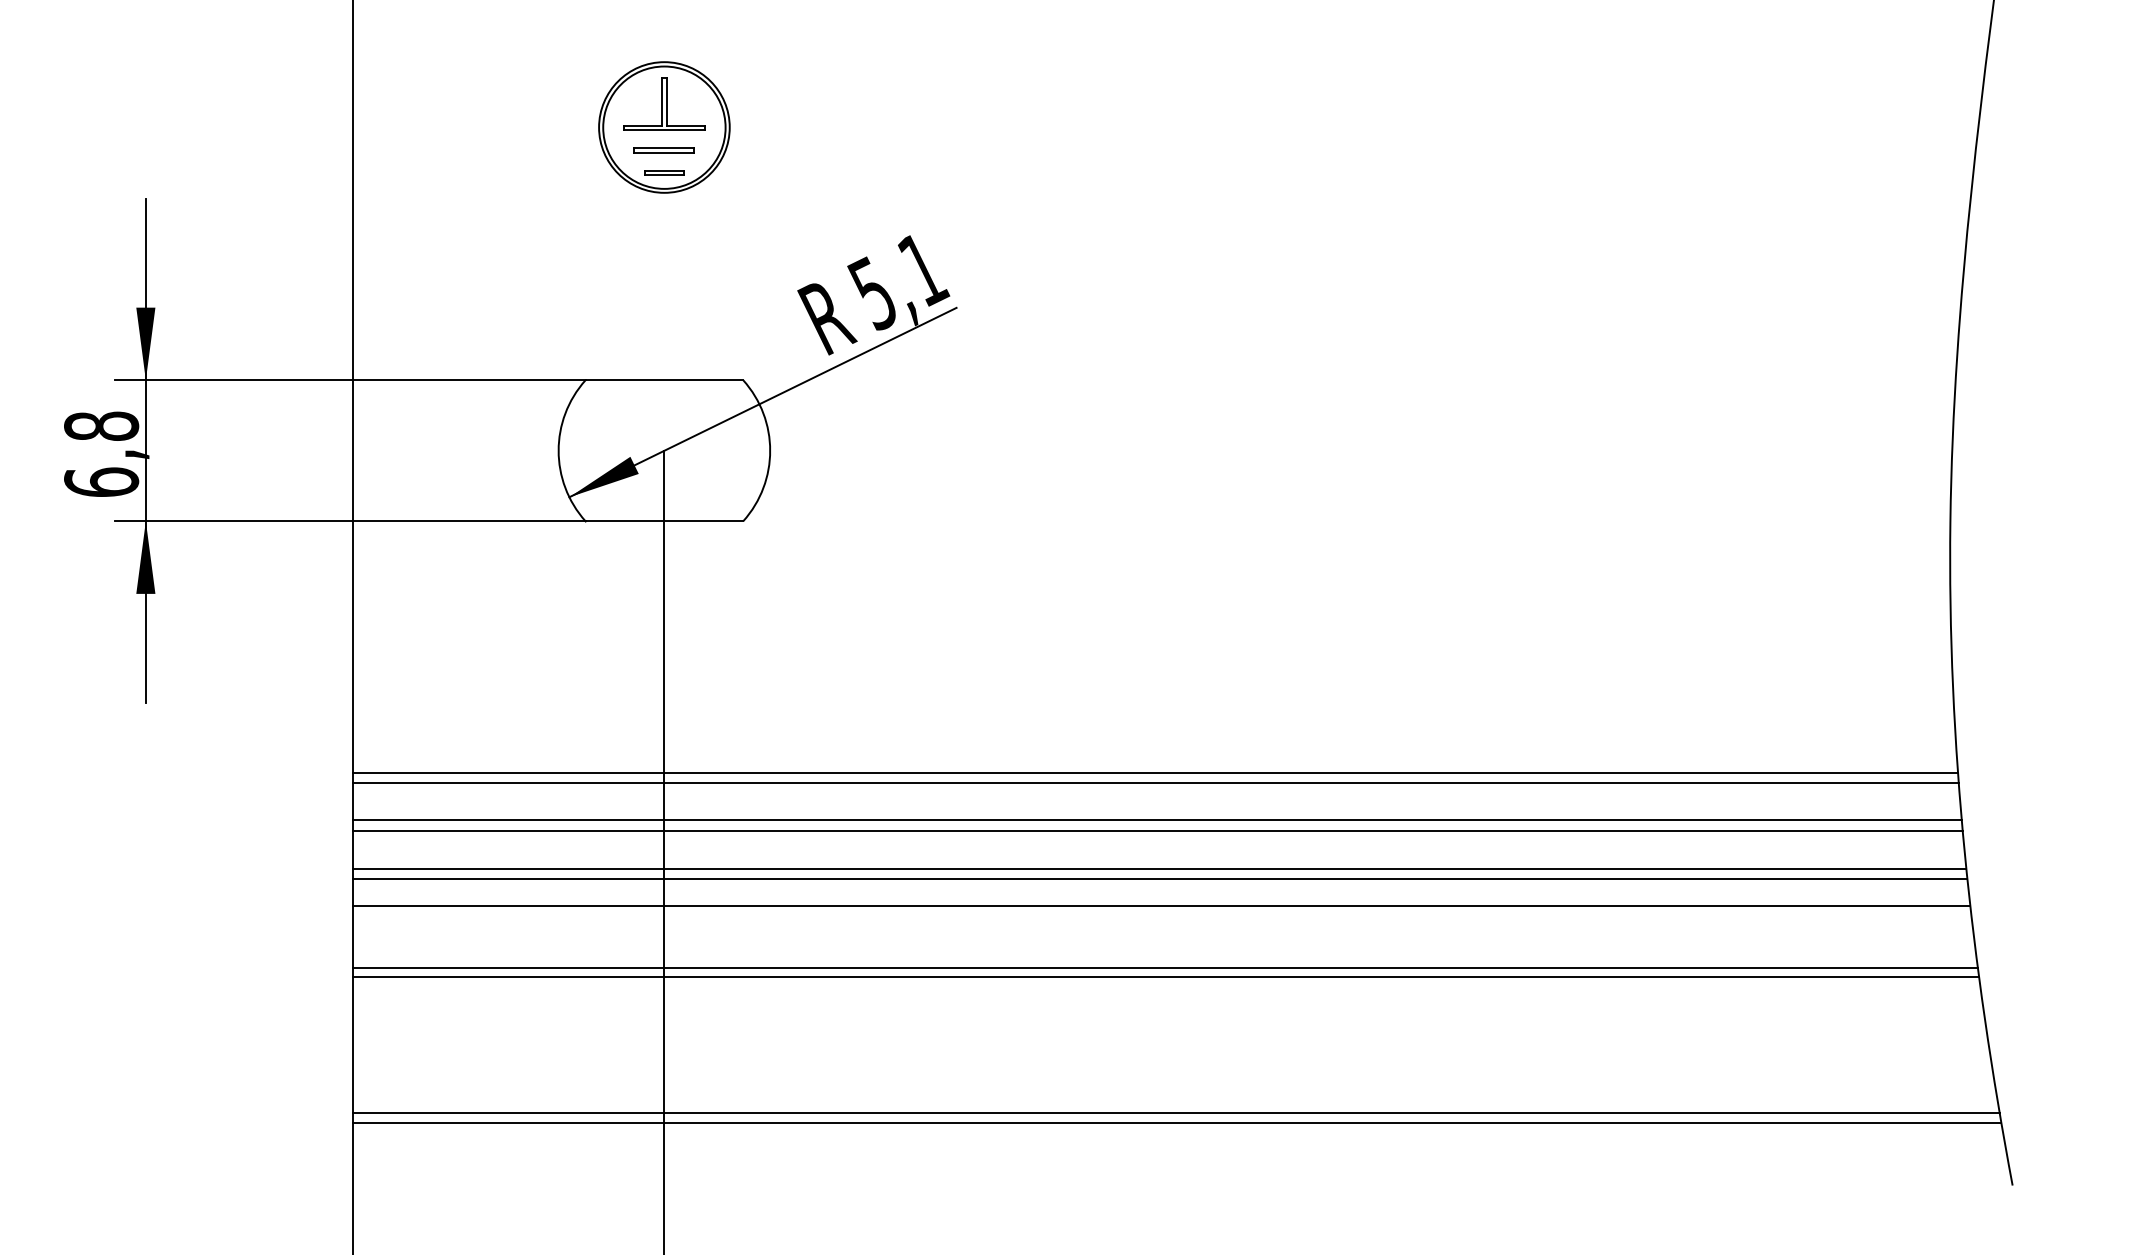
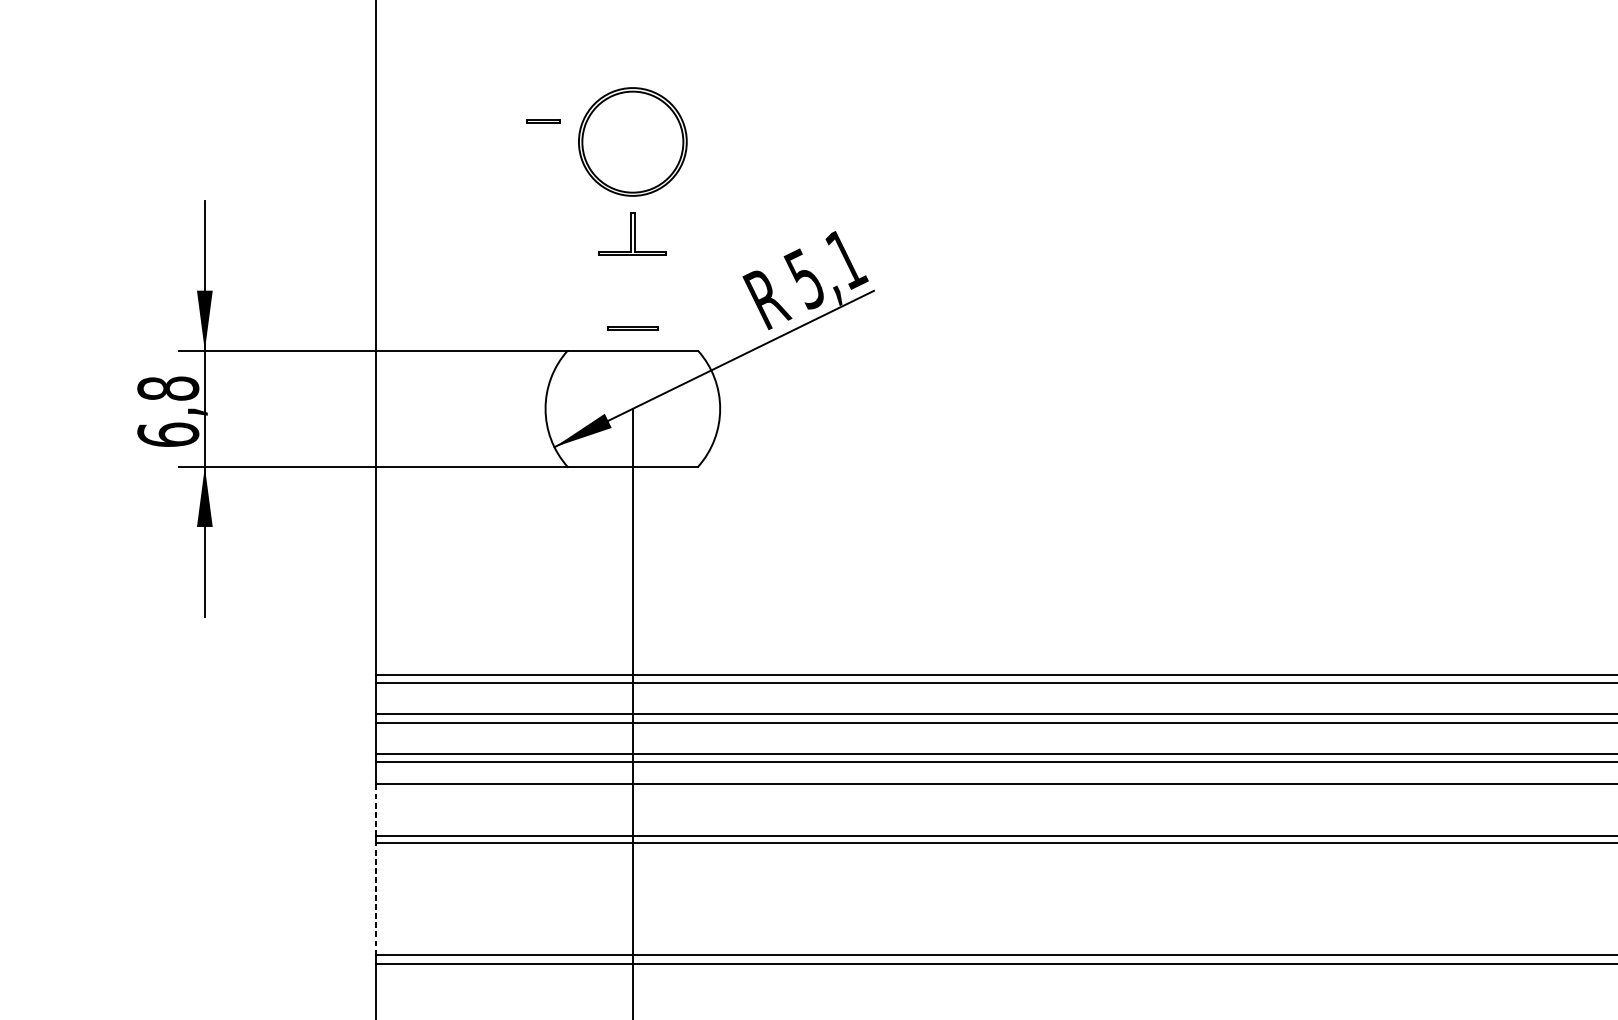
part: (664, 103) -> (632, 233), moved
part: (663, 150) -> (632, 328), moved
part: (664, 172) -> (543, 120), moved
line: (353, 936) -> (376, 809), solid -> dashed
line: (353, 1045) -> (376, 899), solid -> dashed

